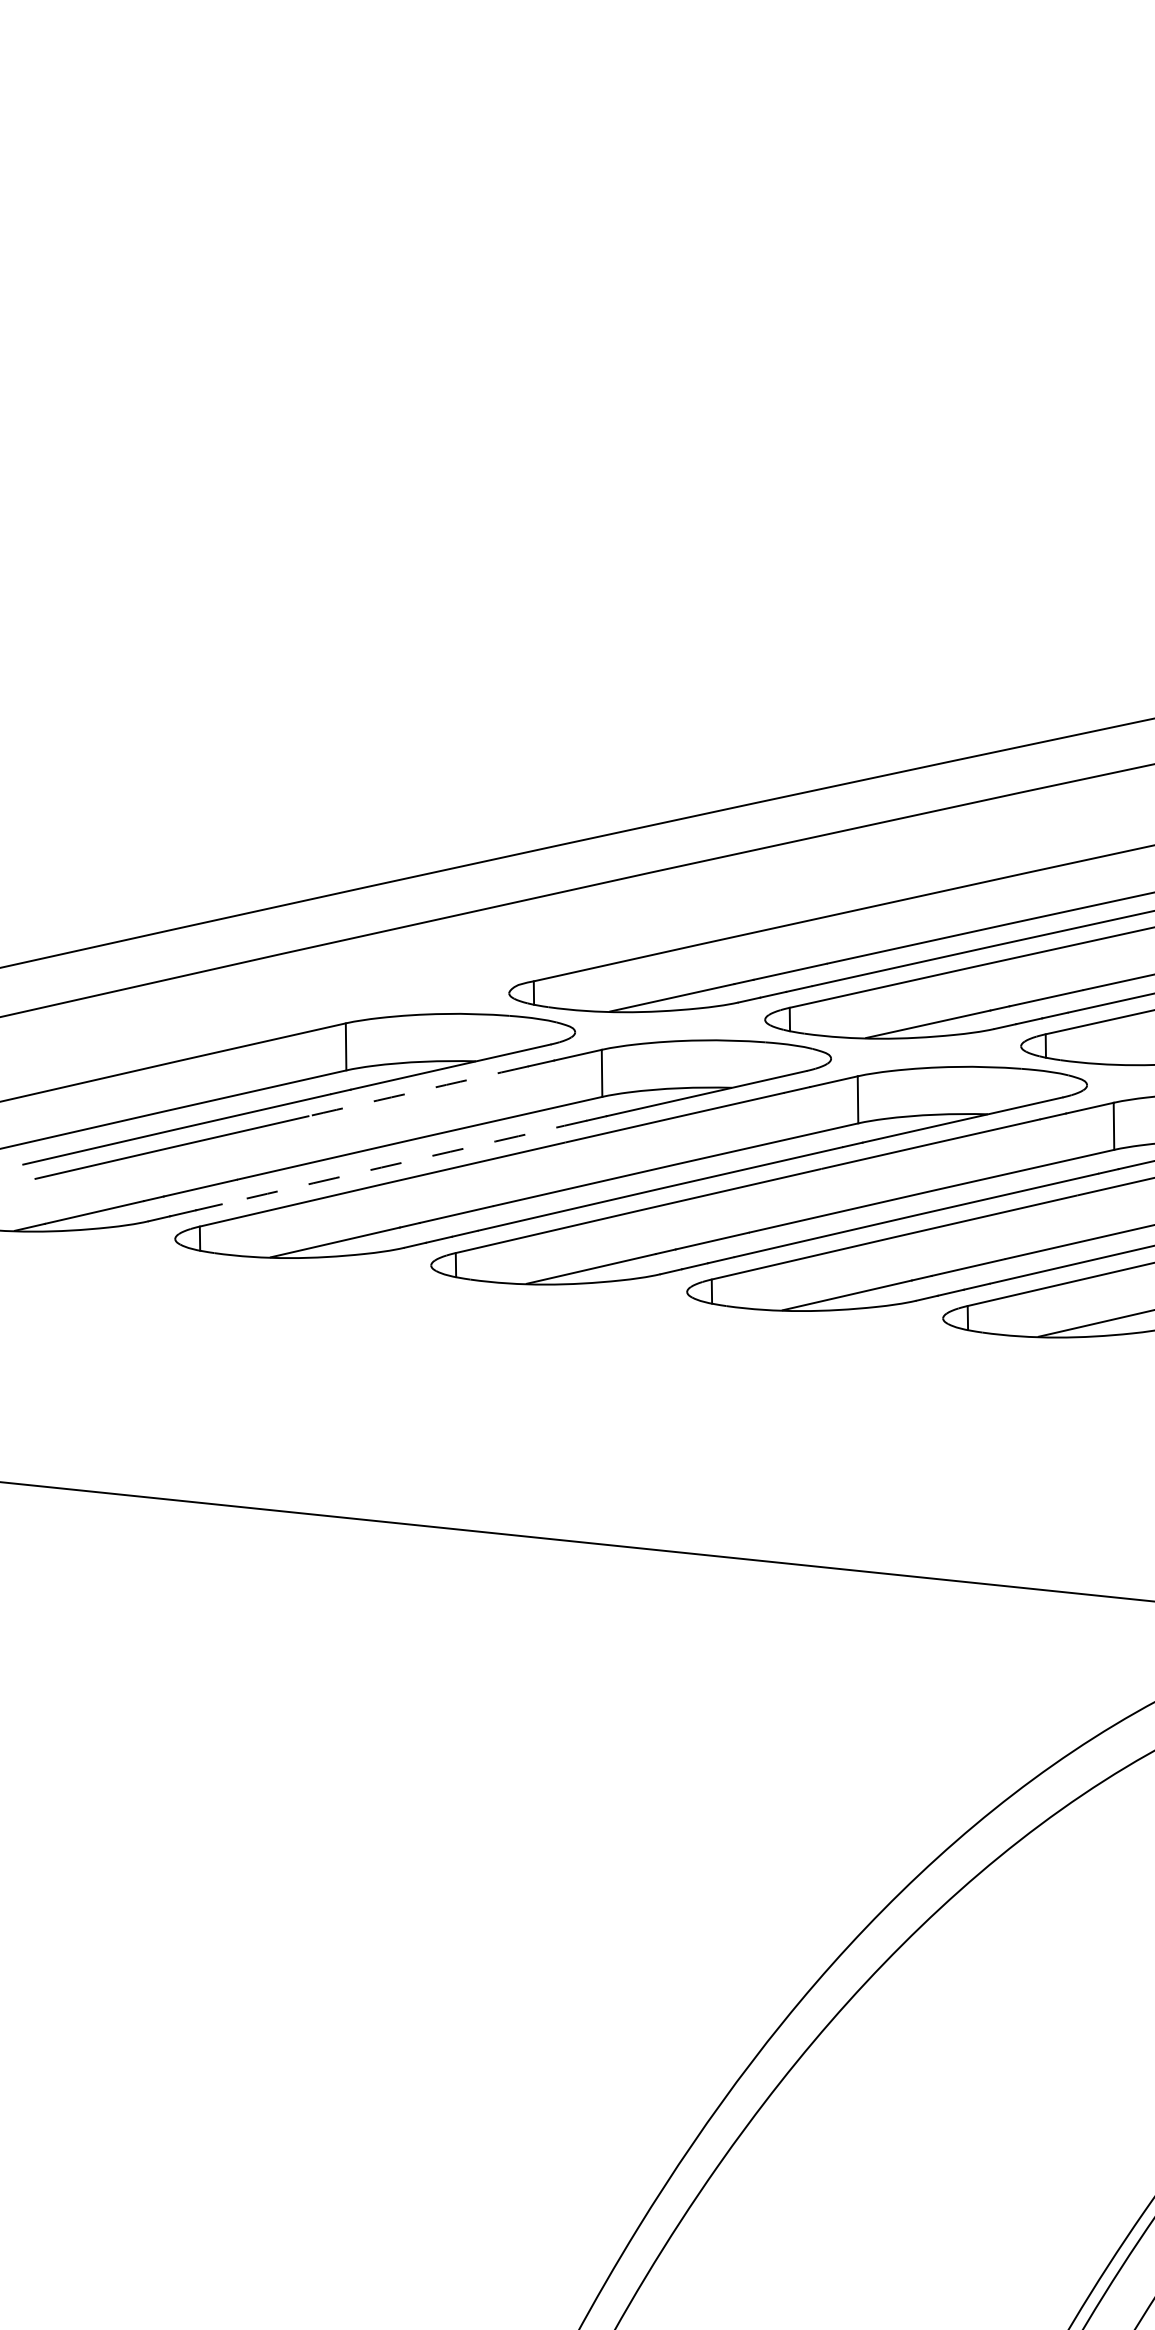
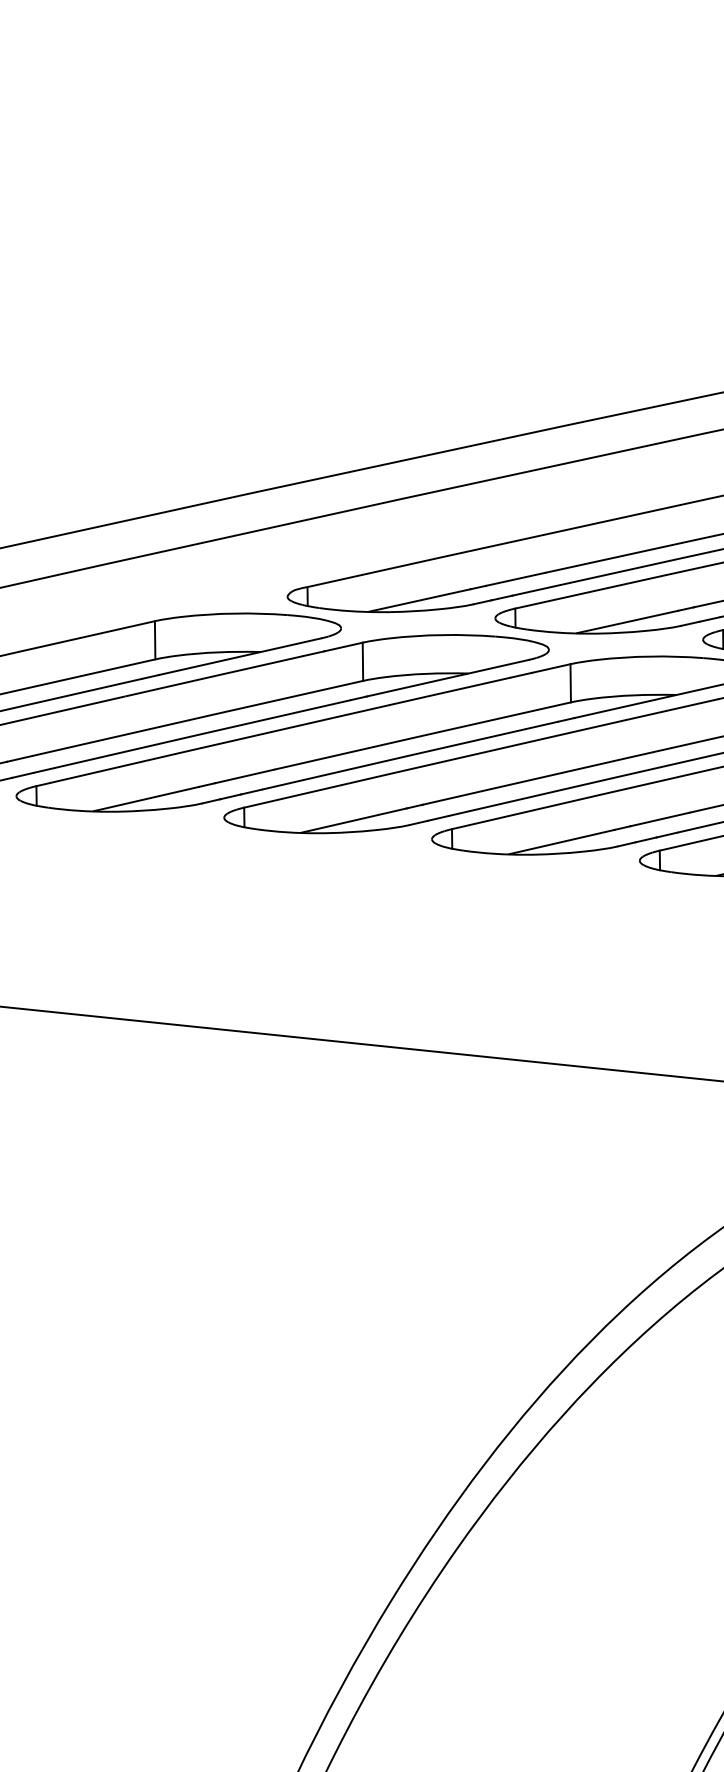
arc: (419, 1091) -> (214, 676), dashed -> solid
arc: (404, 1162) -> (202, 734), dashed -> solid

